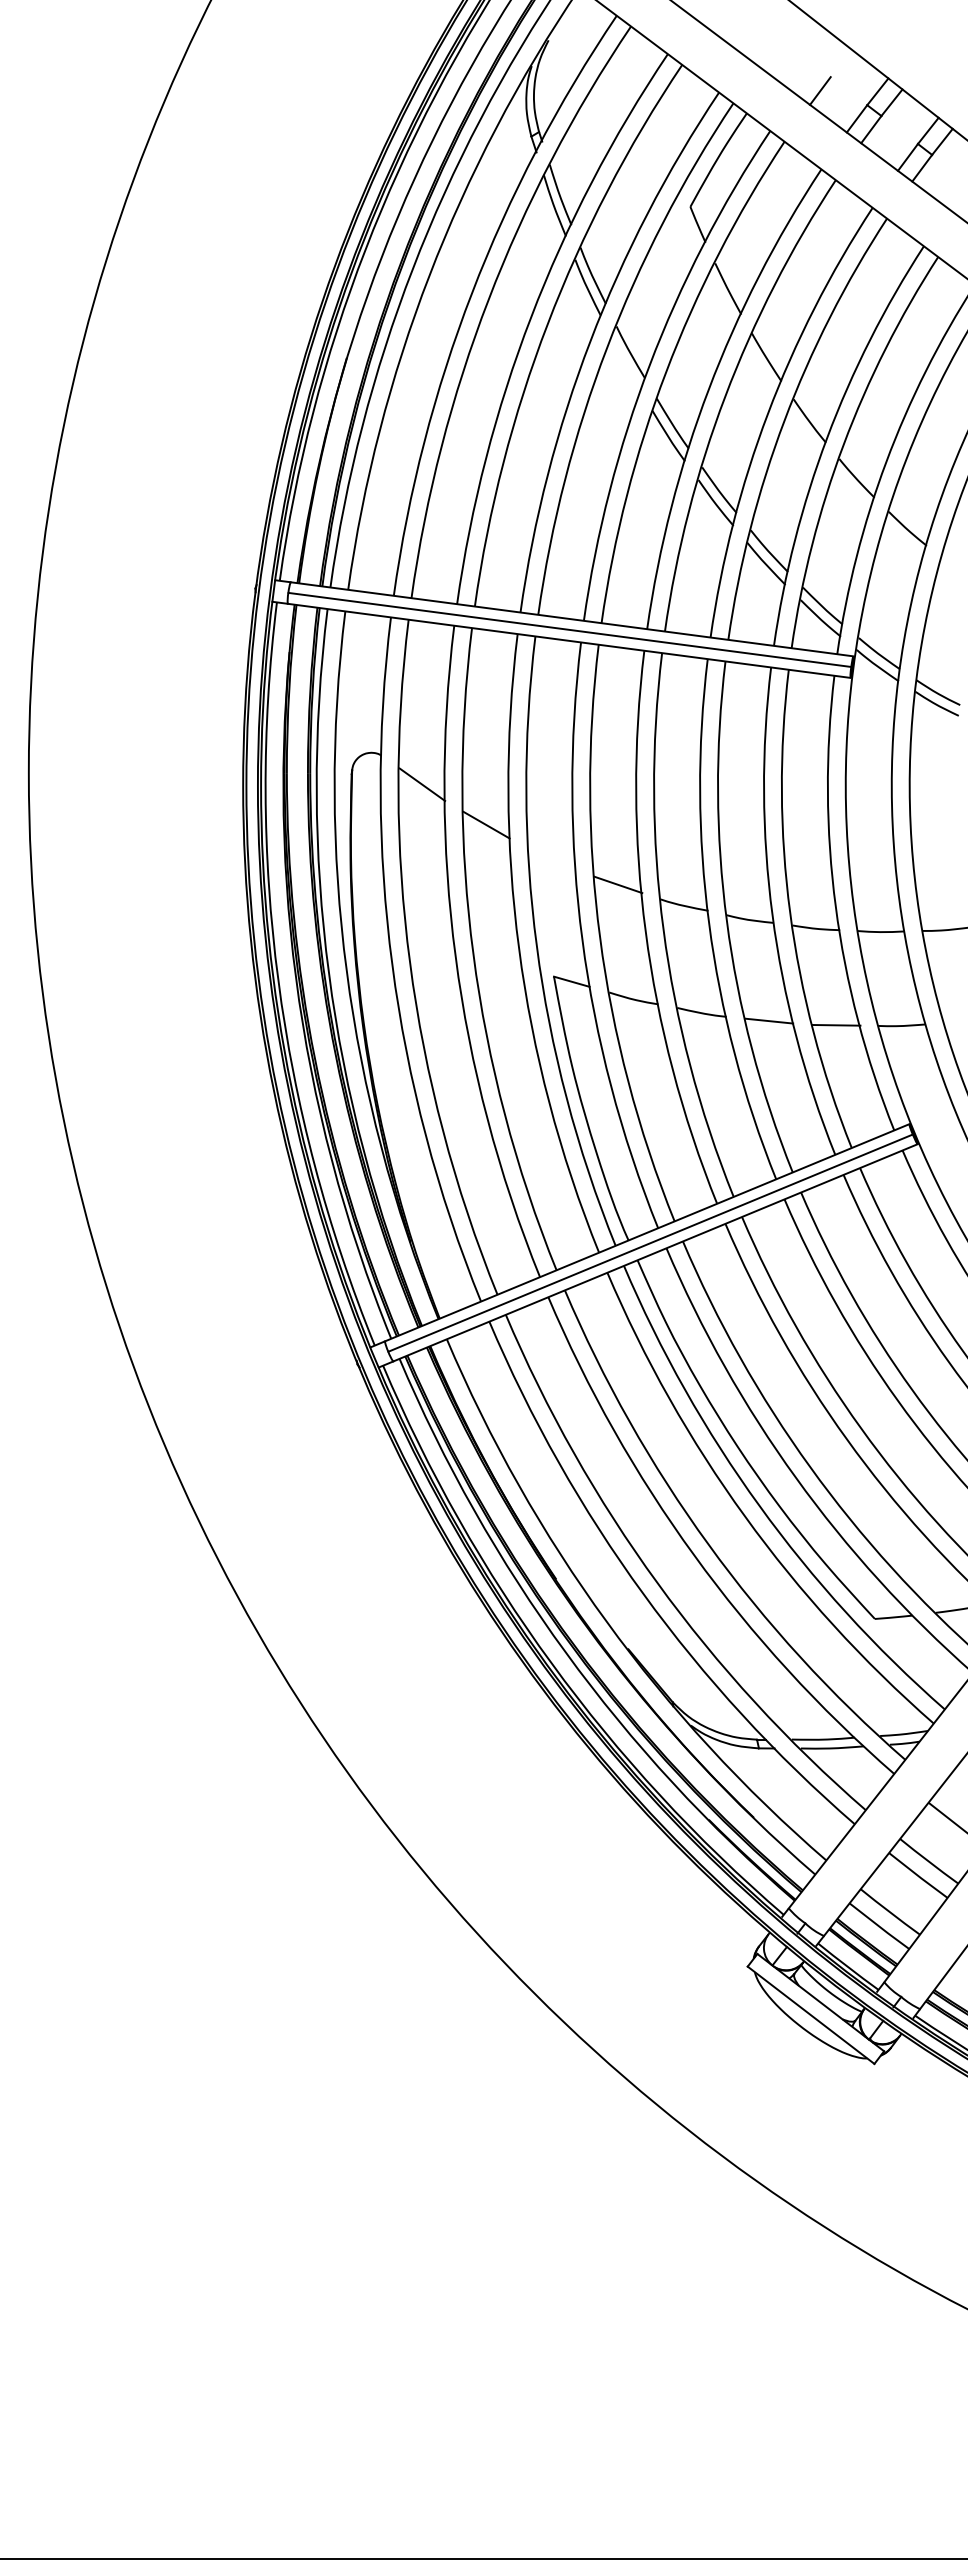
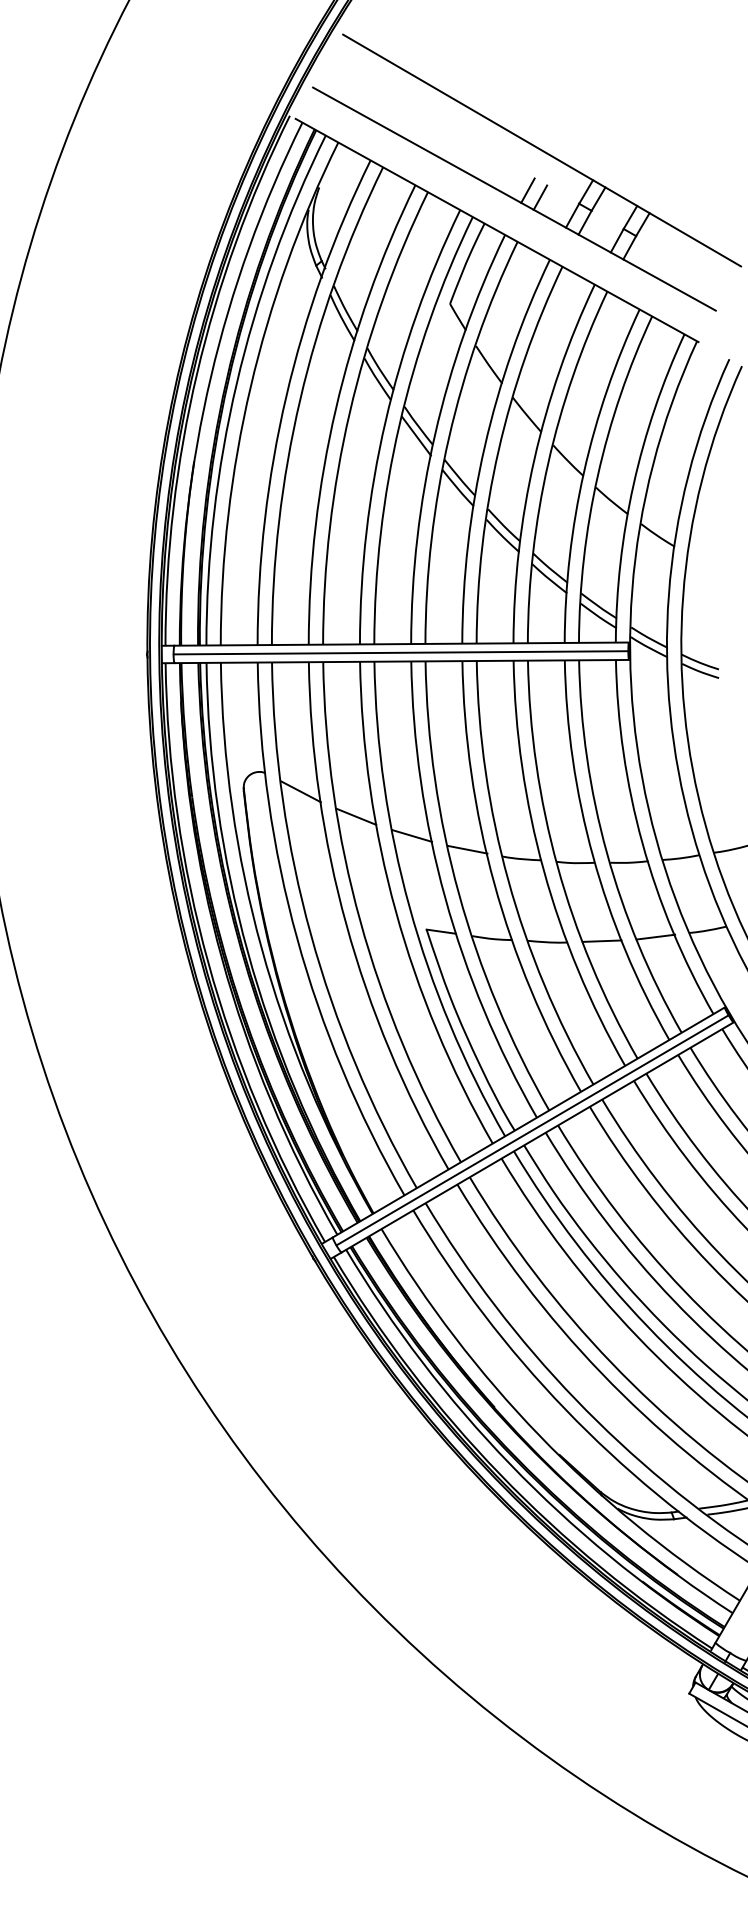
line: (805, 80) -> (527, 190), added
line: (625, 364) -> (415, 436), added
line: (551, 858) -> (411, 836), added

